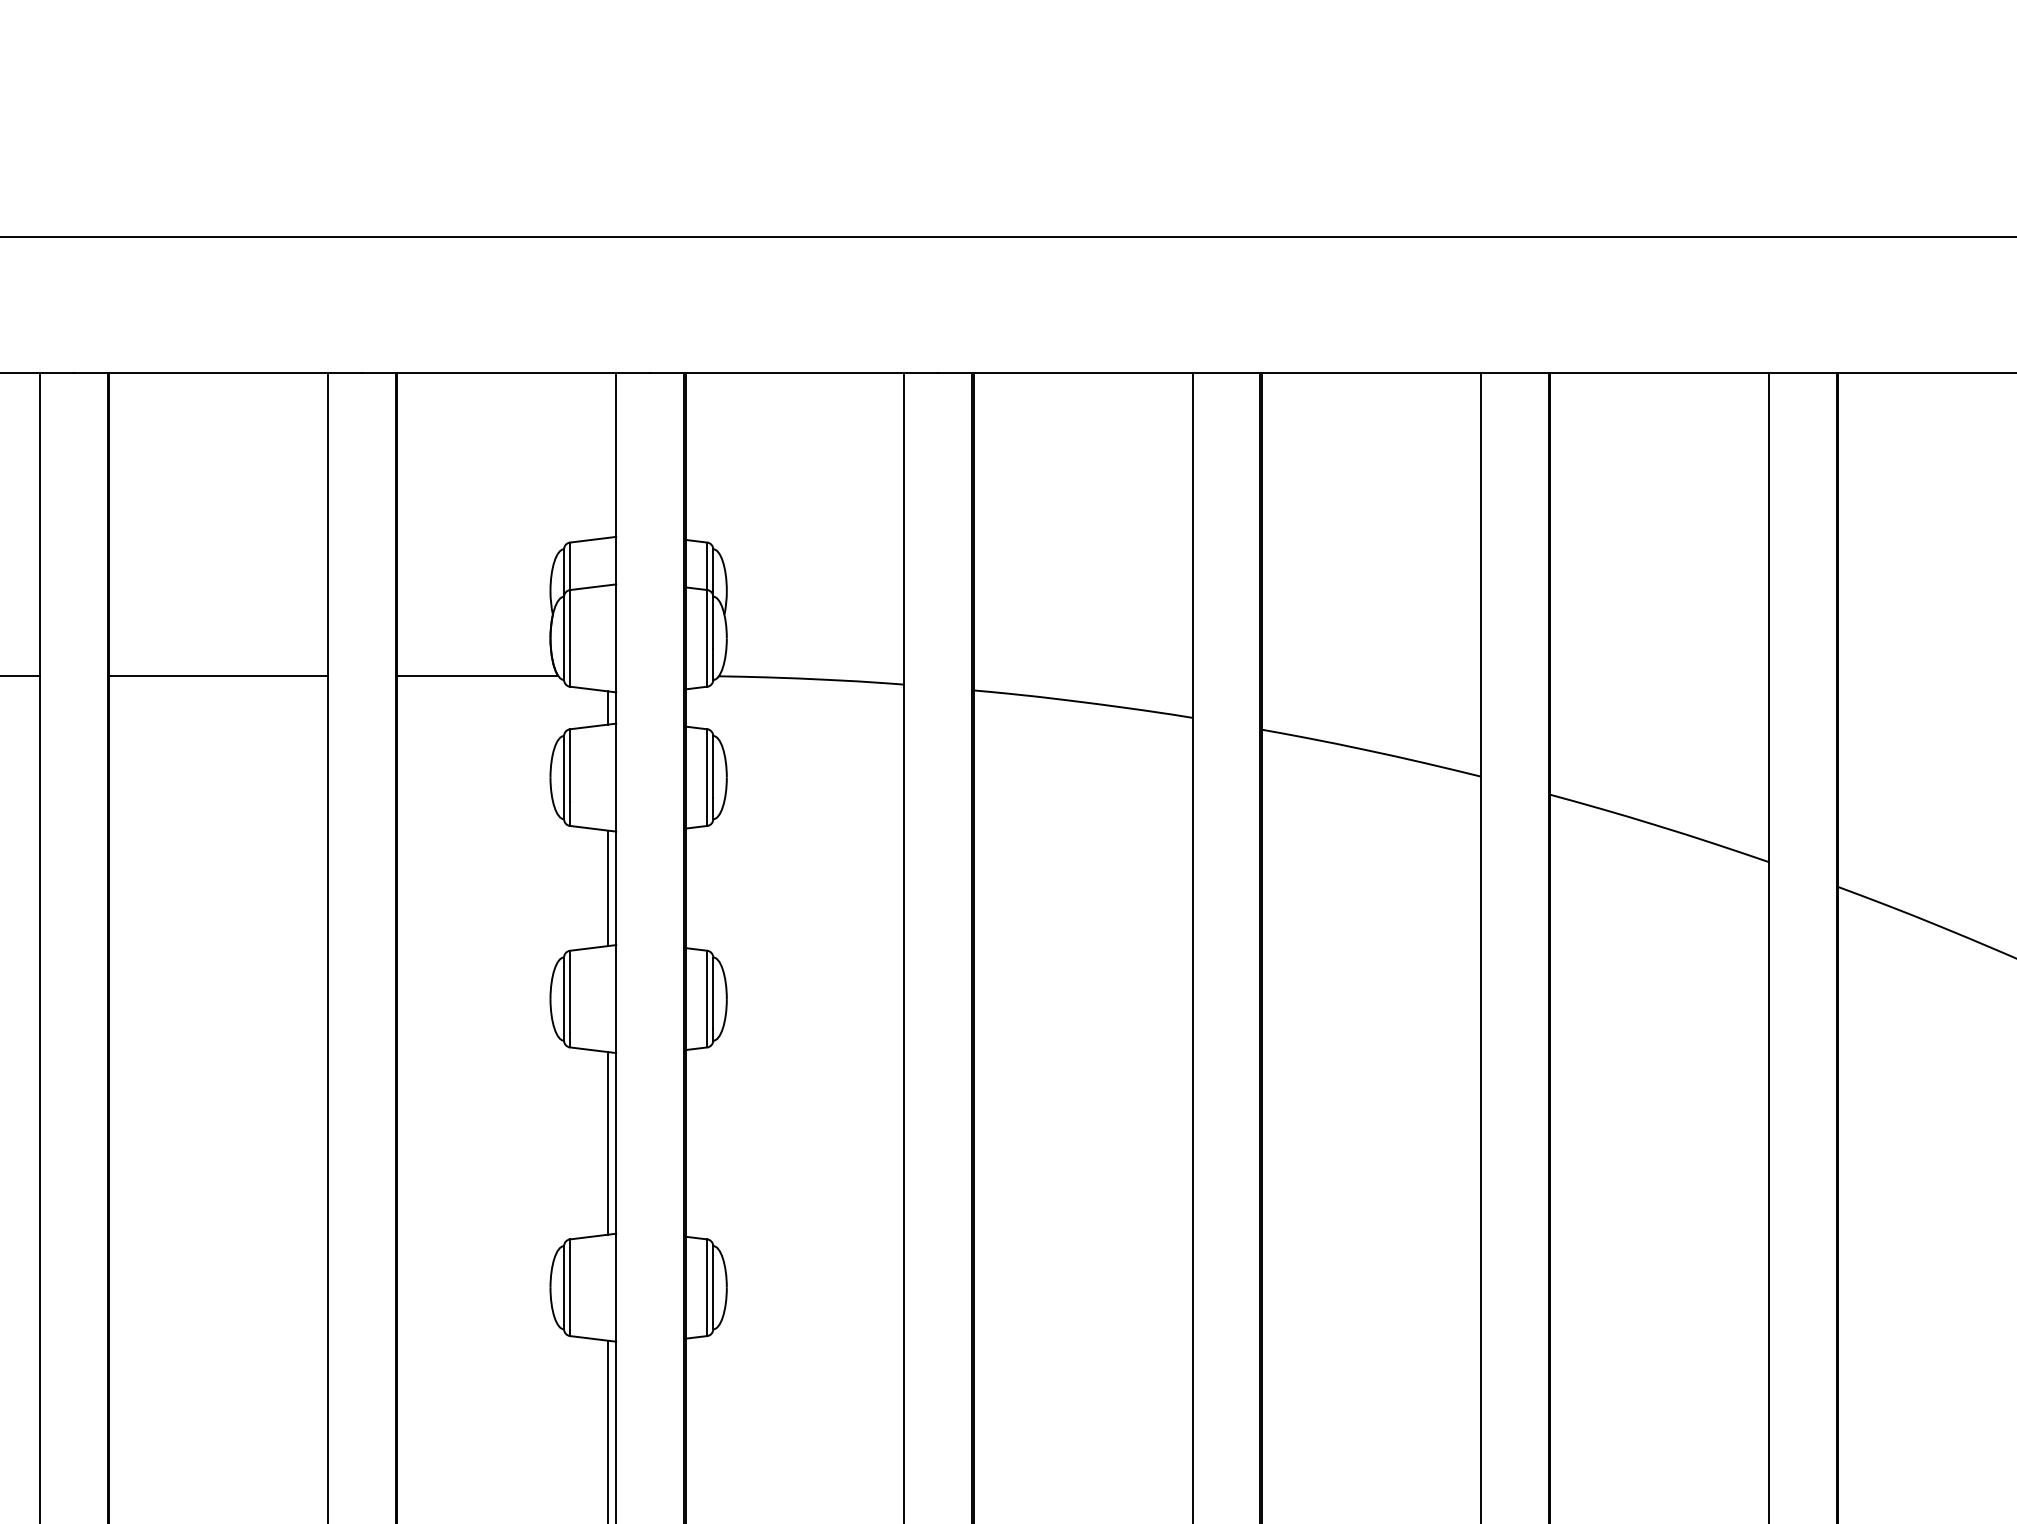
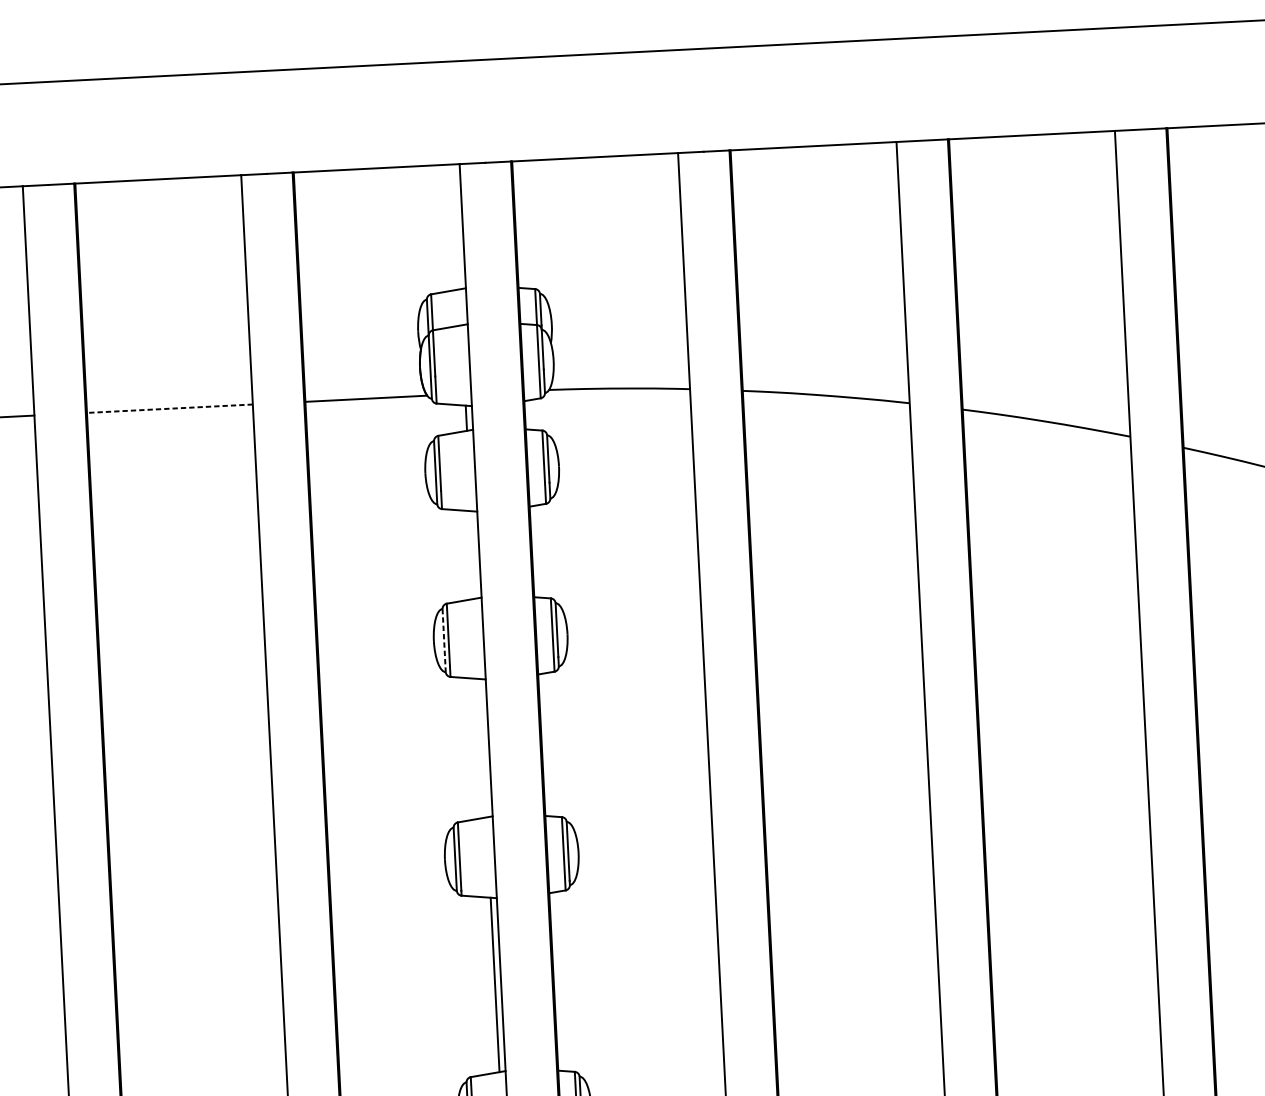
line: (218, 675) -> (169, 408), solid -> dashed
line: (608, 888) -> (473, 555), removed
line: (564, 999) -> (444, 640), solid -> dashed
line: (608, 1143) -> (483, 748), removed

